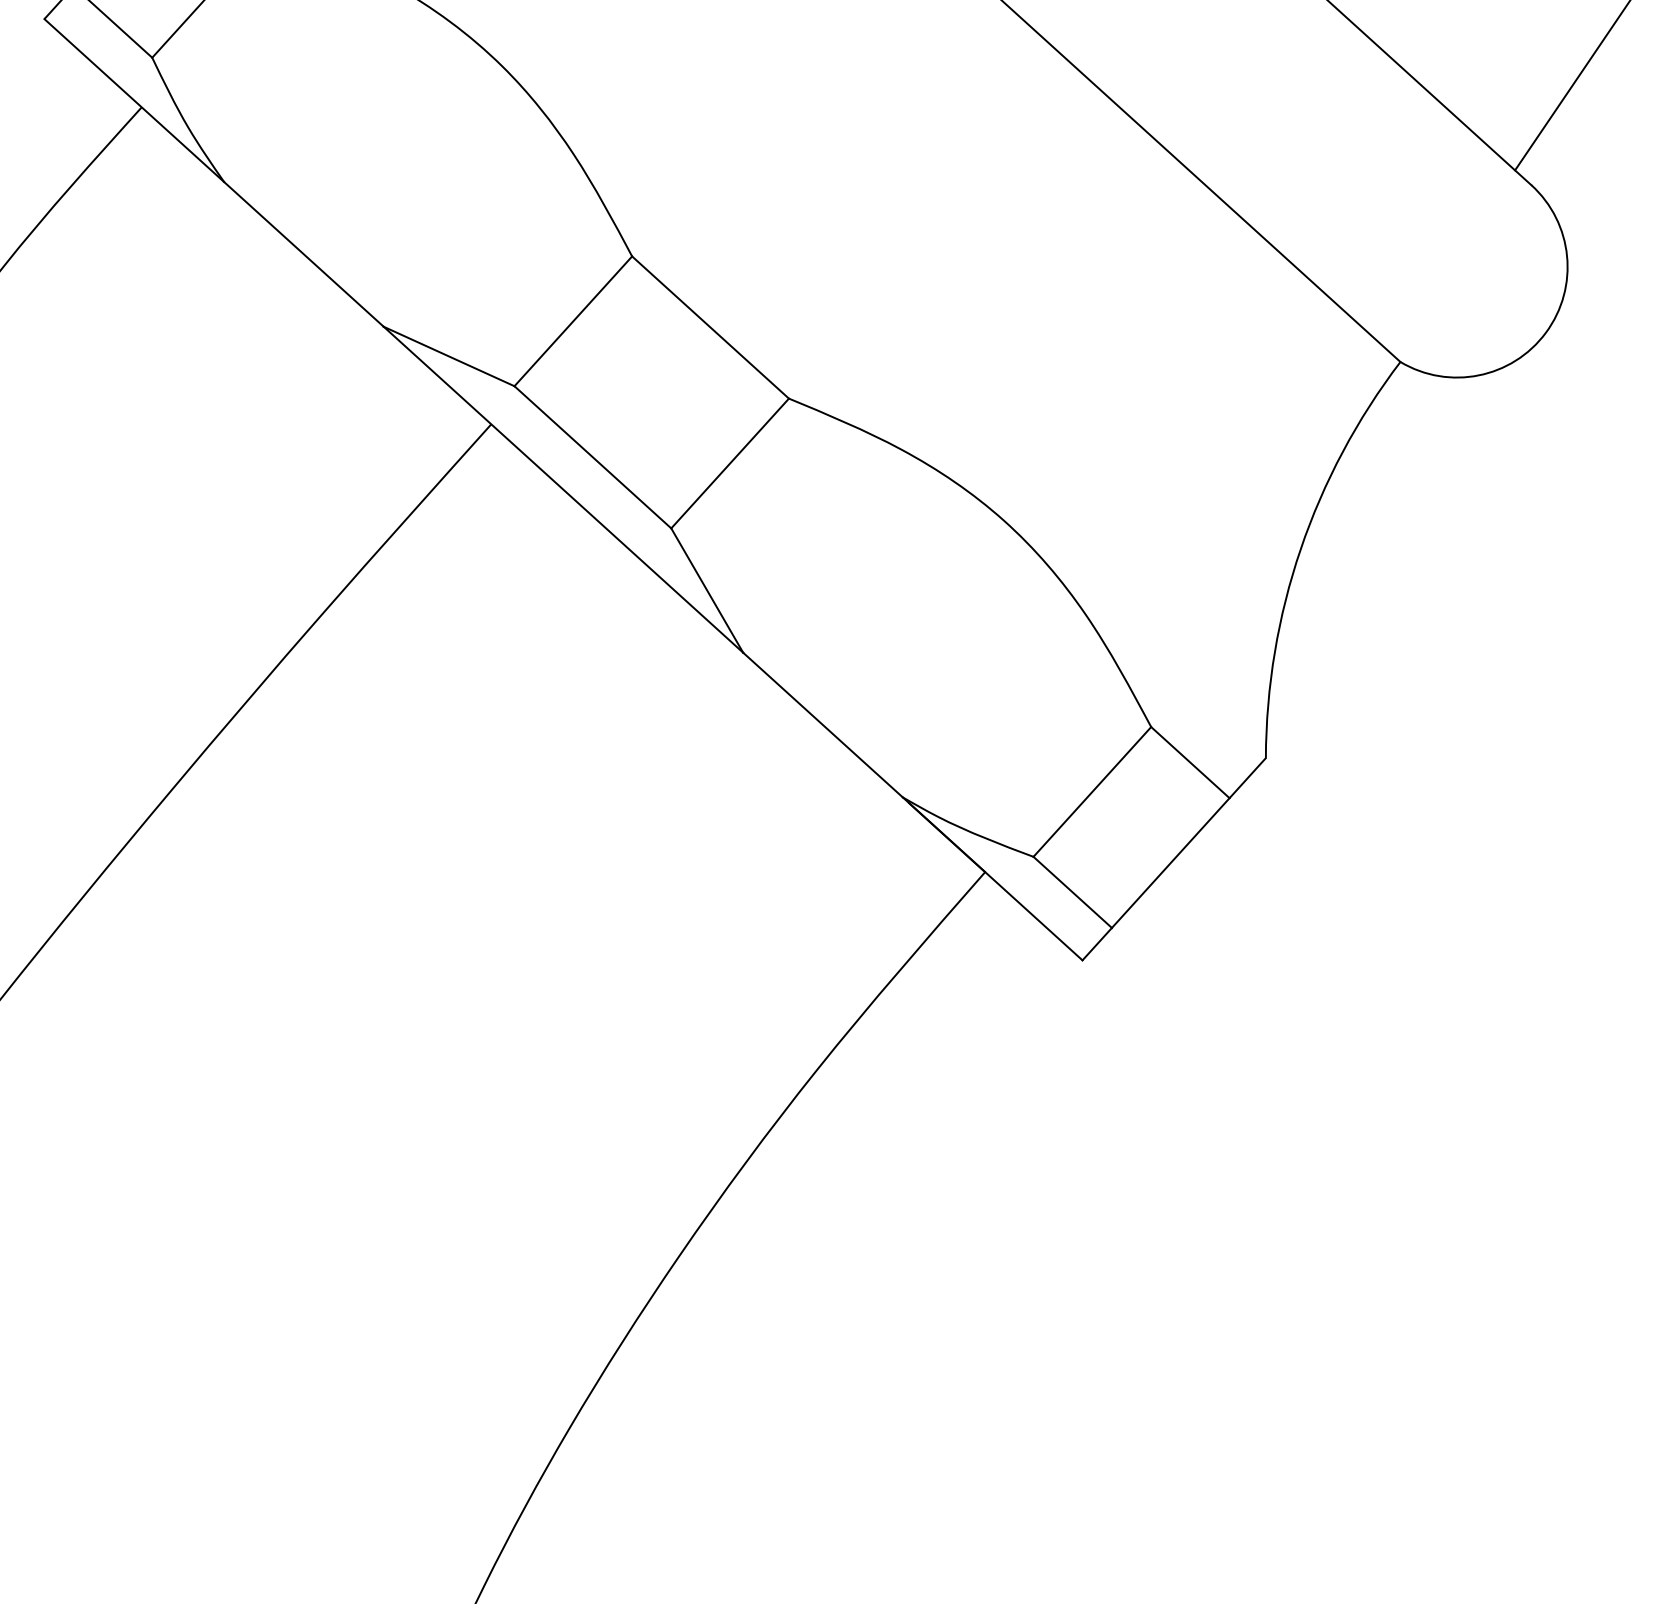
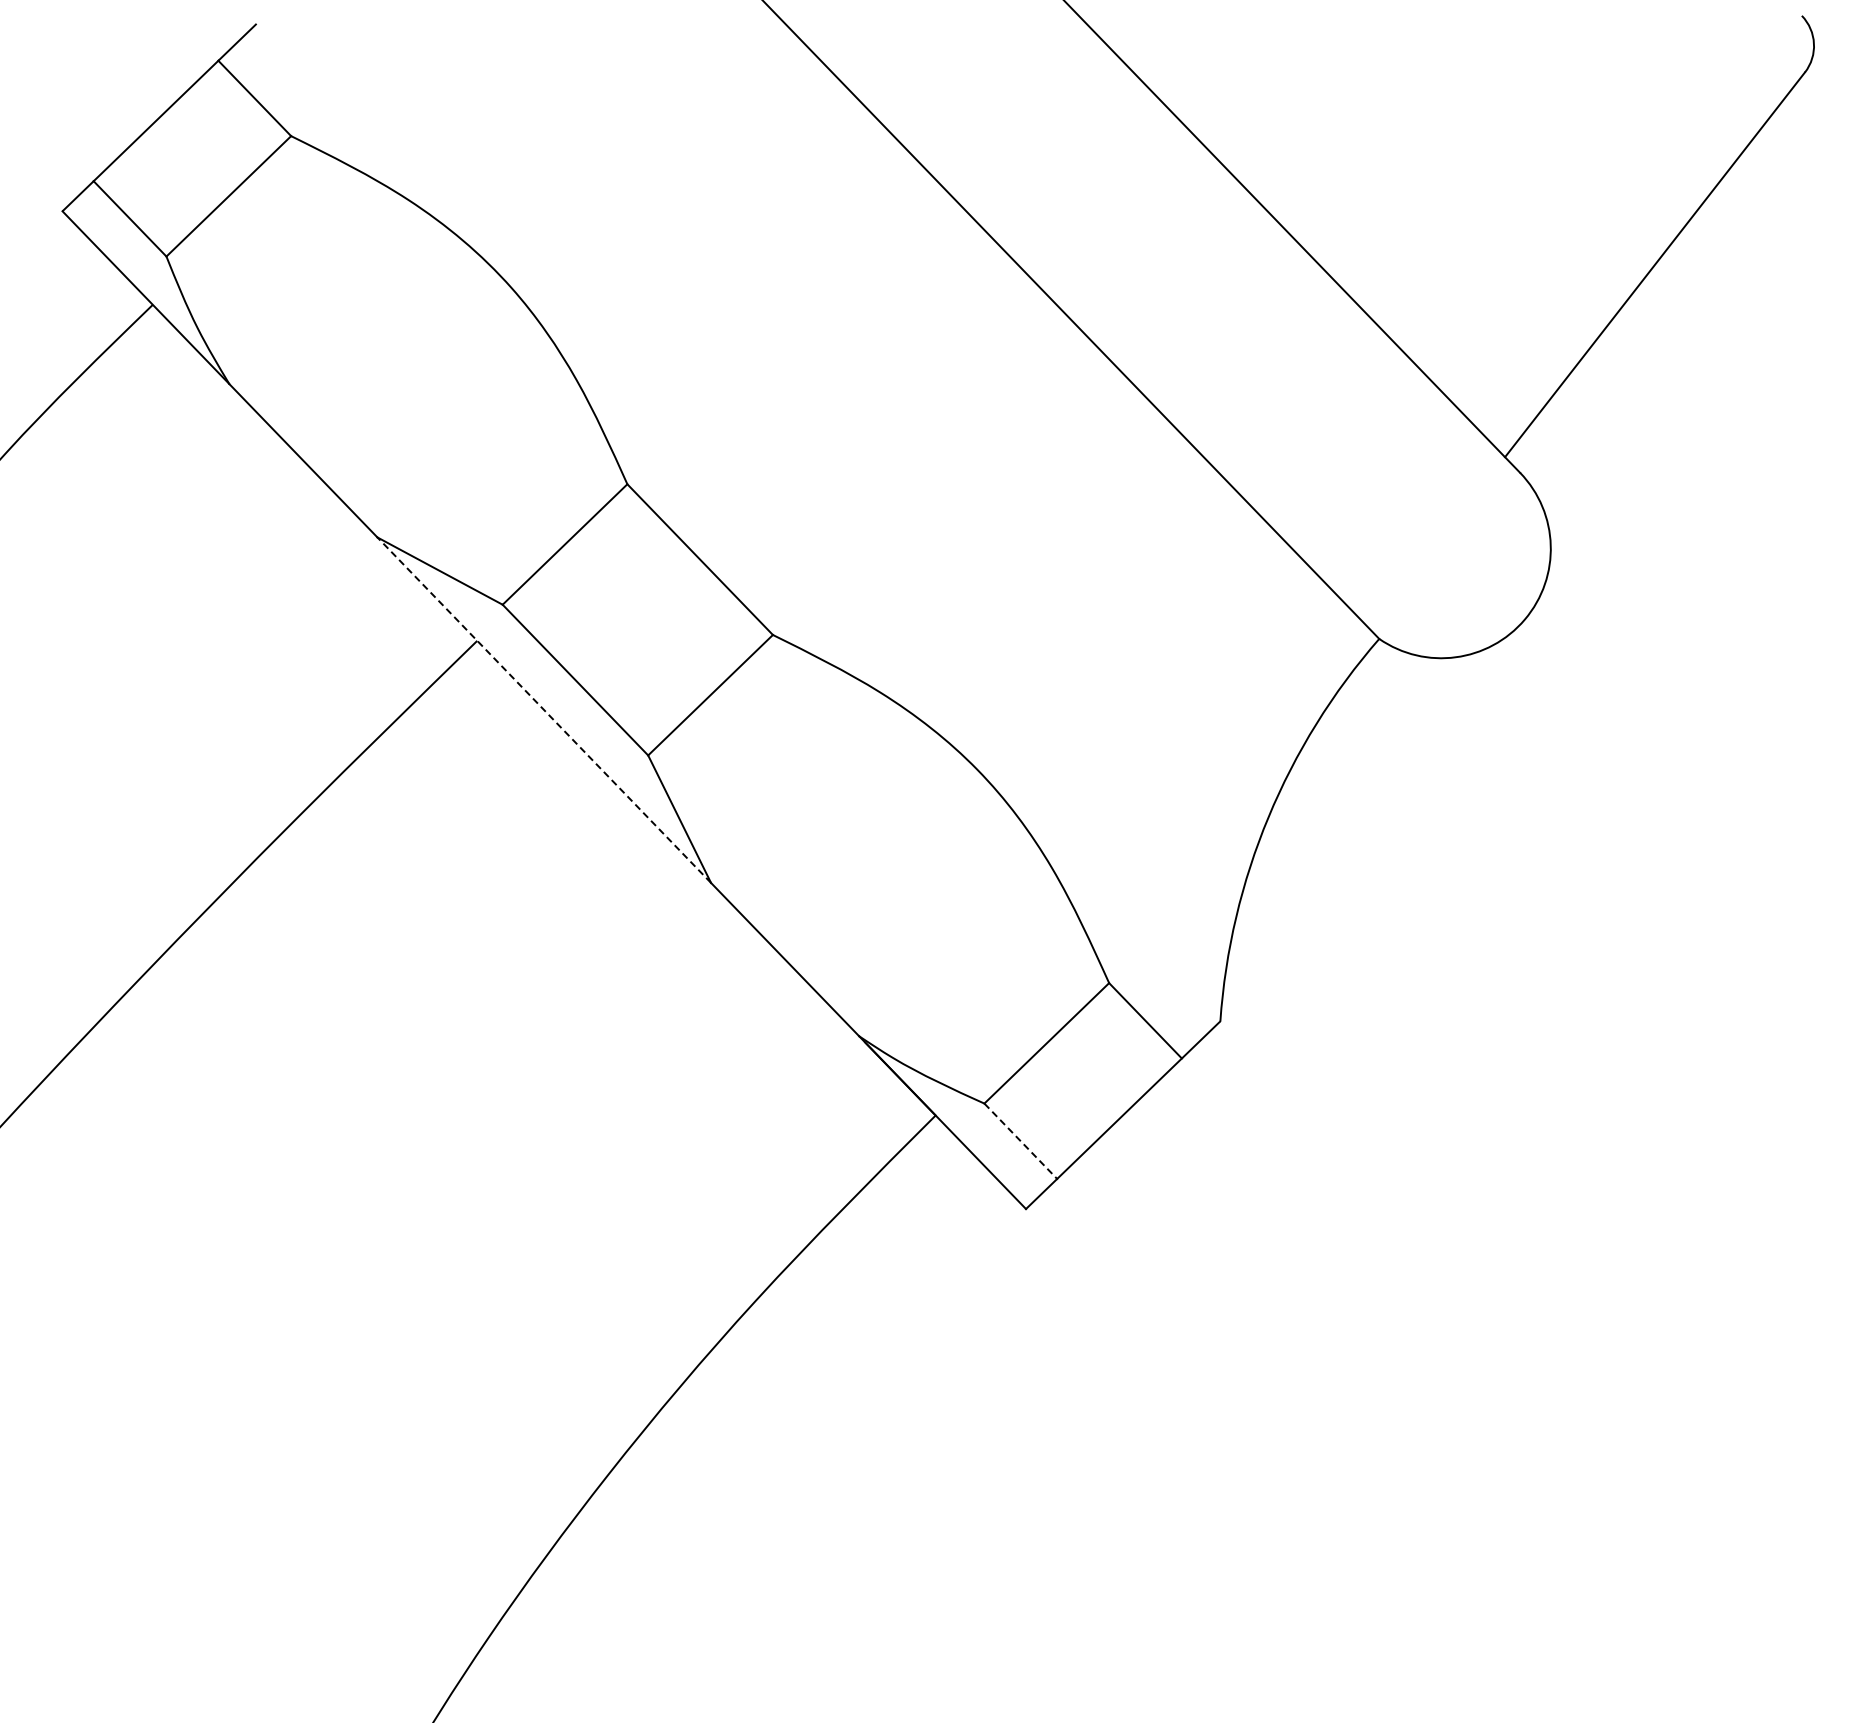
line: (562, 489) -> (543, 709), solid -> dashed
line: (1073, 892) -> (1021, 1141), solid -> dashed

